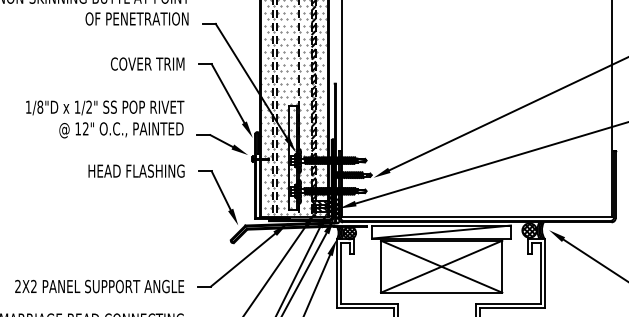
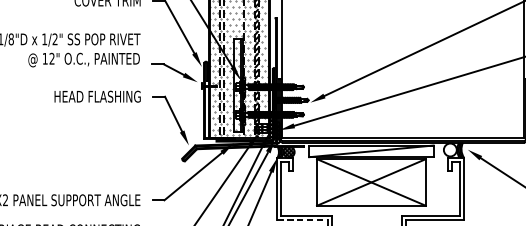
hatch: (529, 230) -> (450, 149), removed
line: (365, 308) -> (303, 219), solid -> dashed

